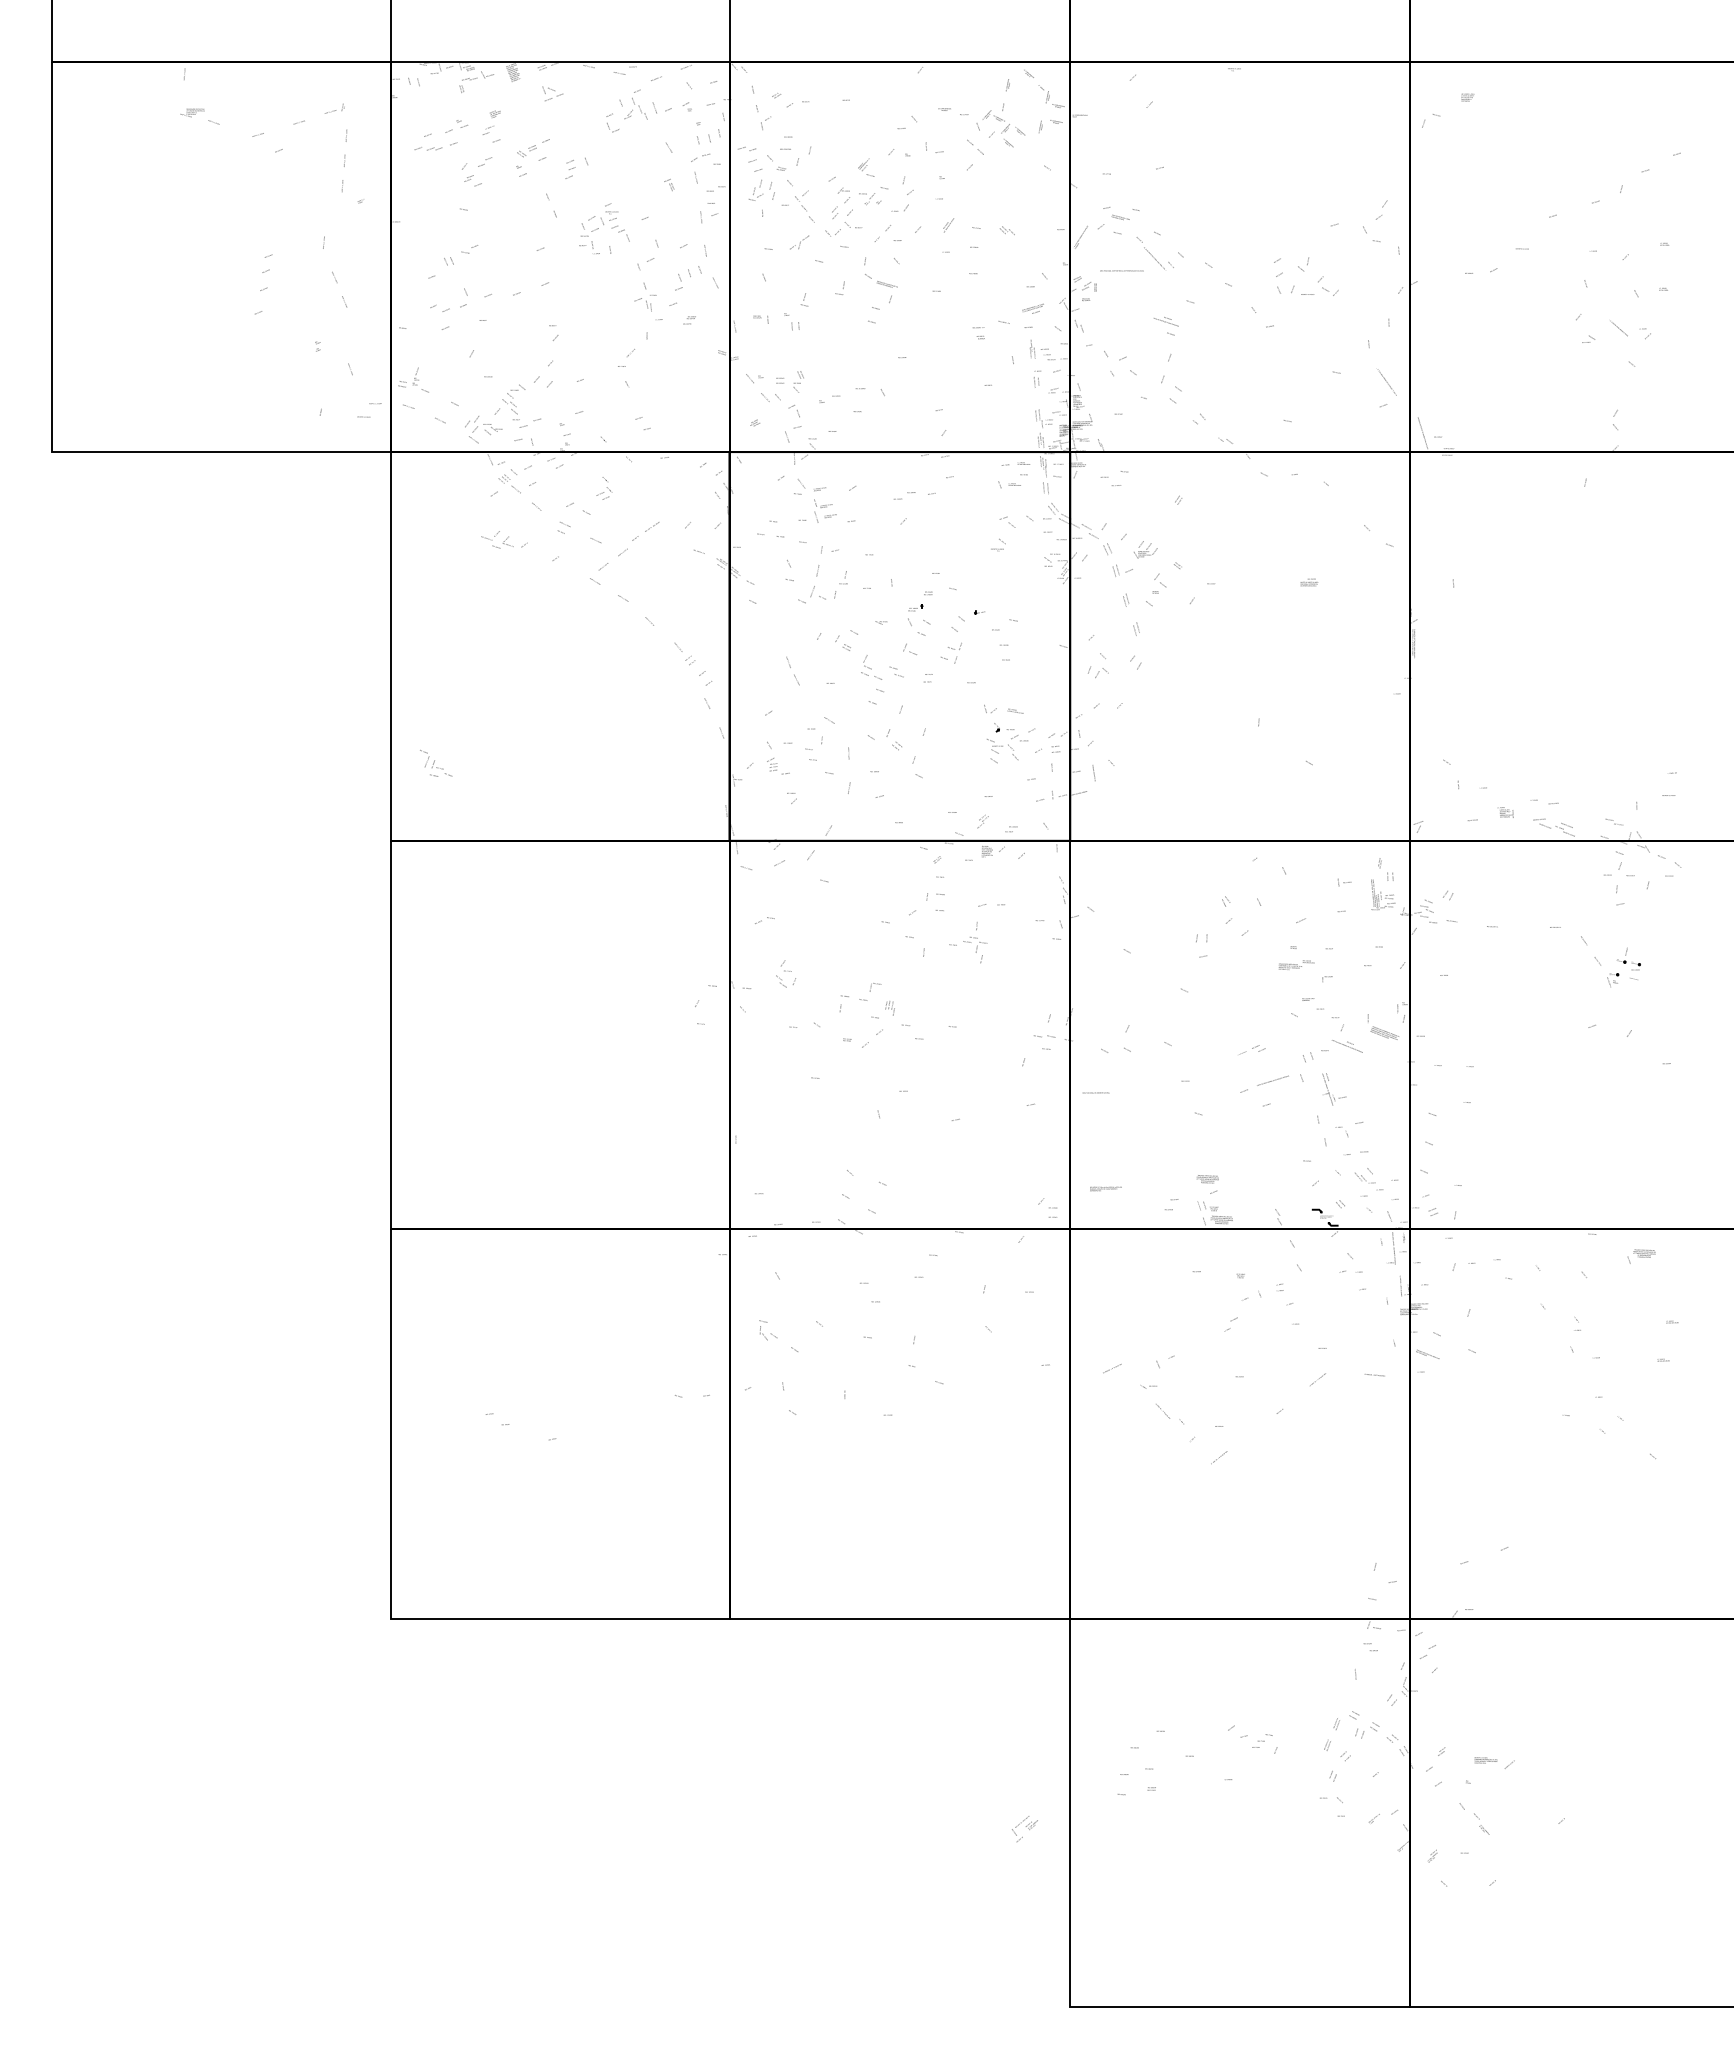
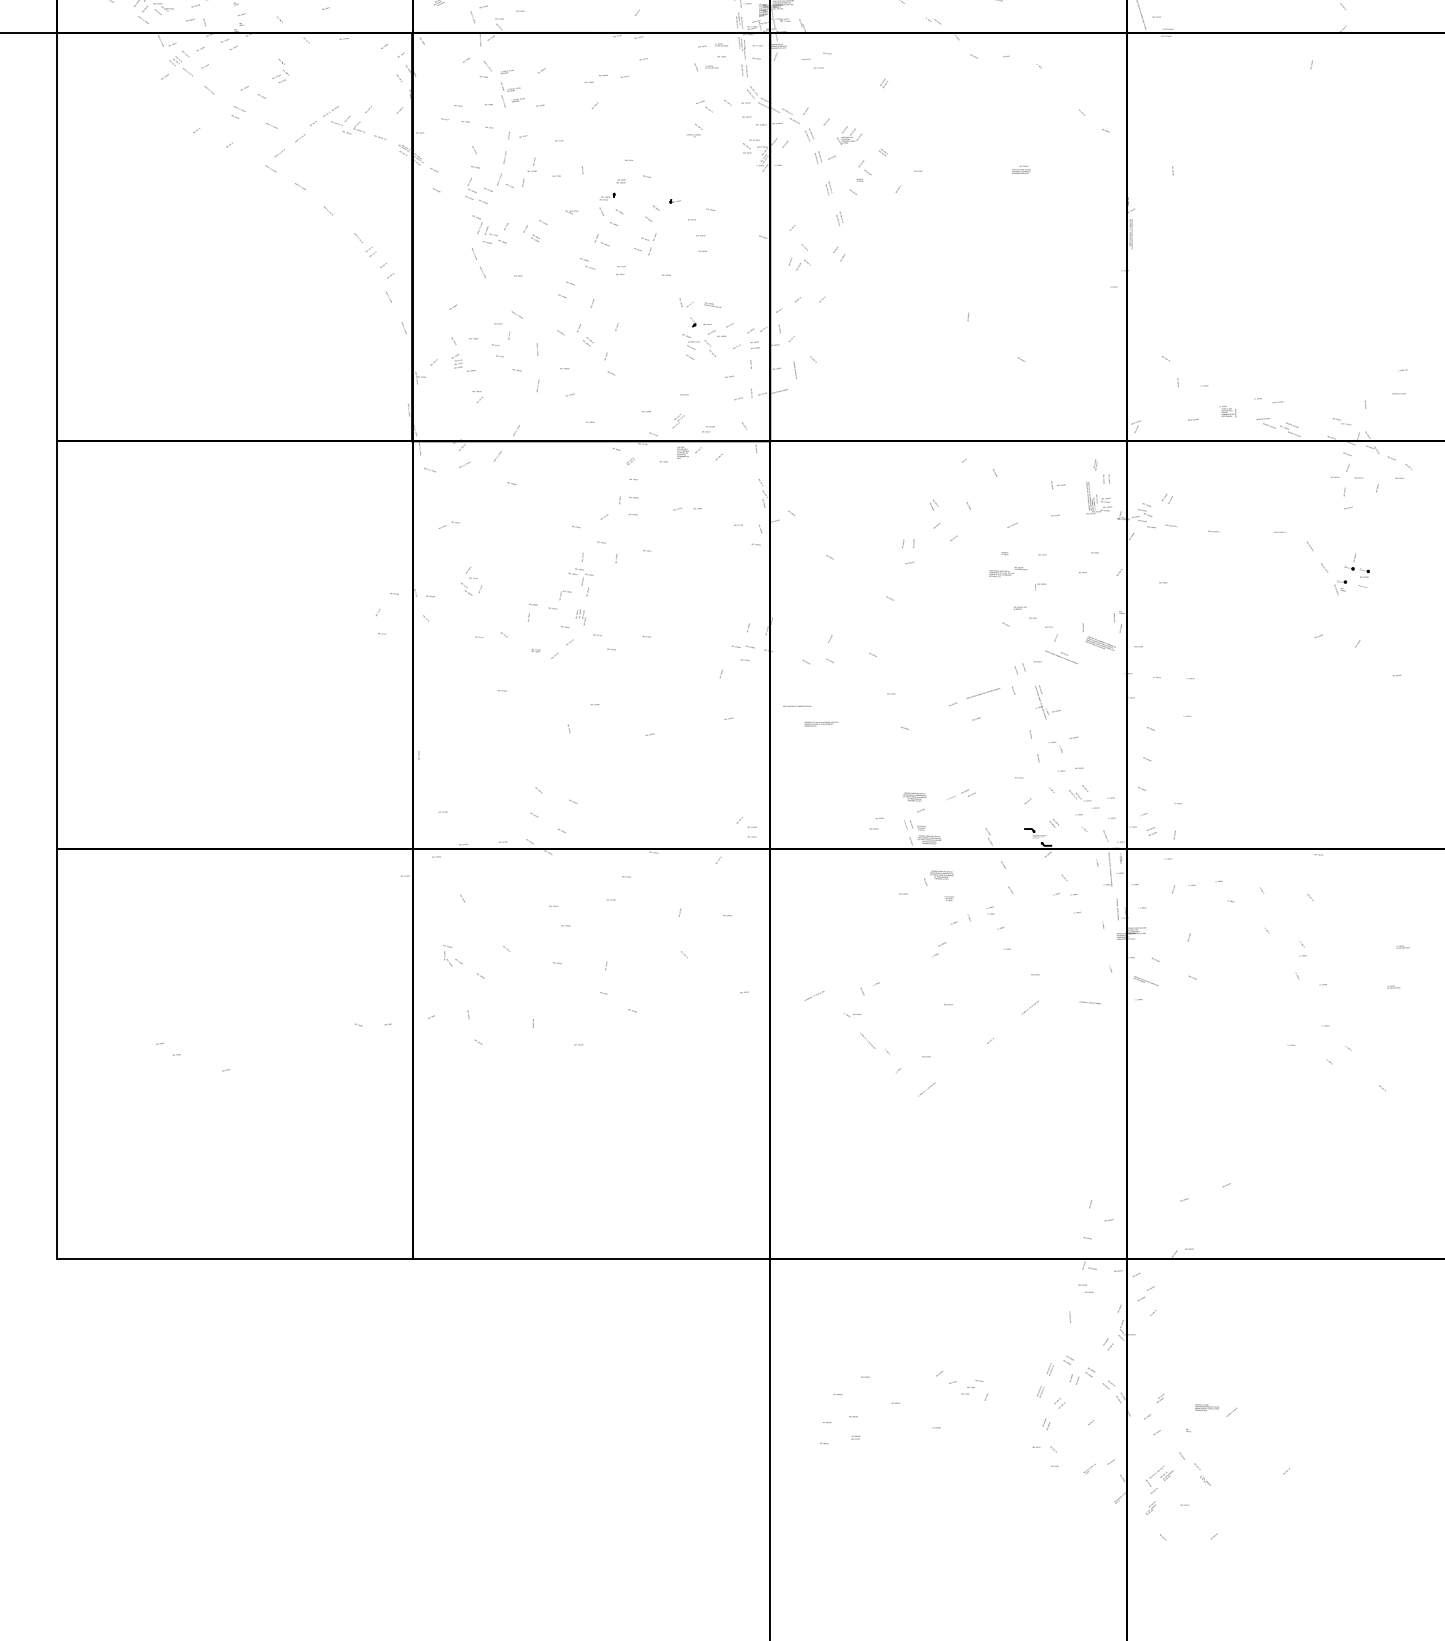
text: (497, 539) -> (348, 124), moved
text: (871, 667) -> (476, 190), moved
text: (436, 763) -> (489, 229), moved
text: (975, 942) -> (581, 574), moved
text: (1252, 1049) -> (961, 794), moved
text: (1105, 1188) -> (820, 723), moved
text: (1641, 1256) -> (938, 878), moved
text: (1024, 1829) -> (1159, 1480), moved

